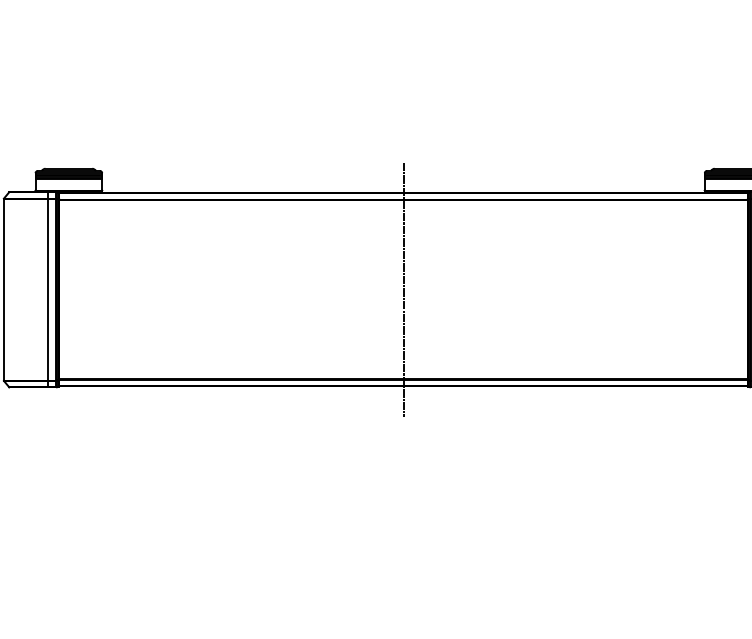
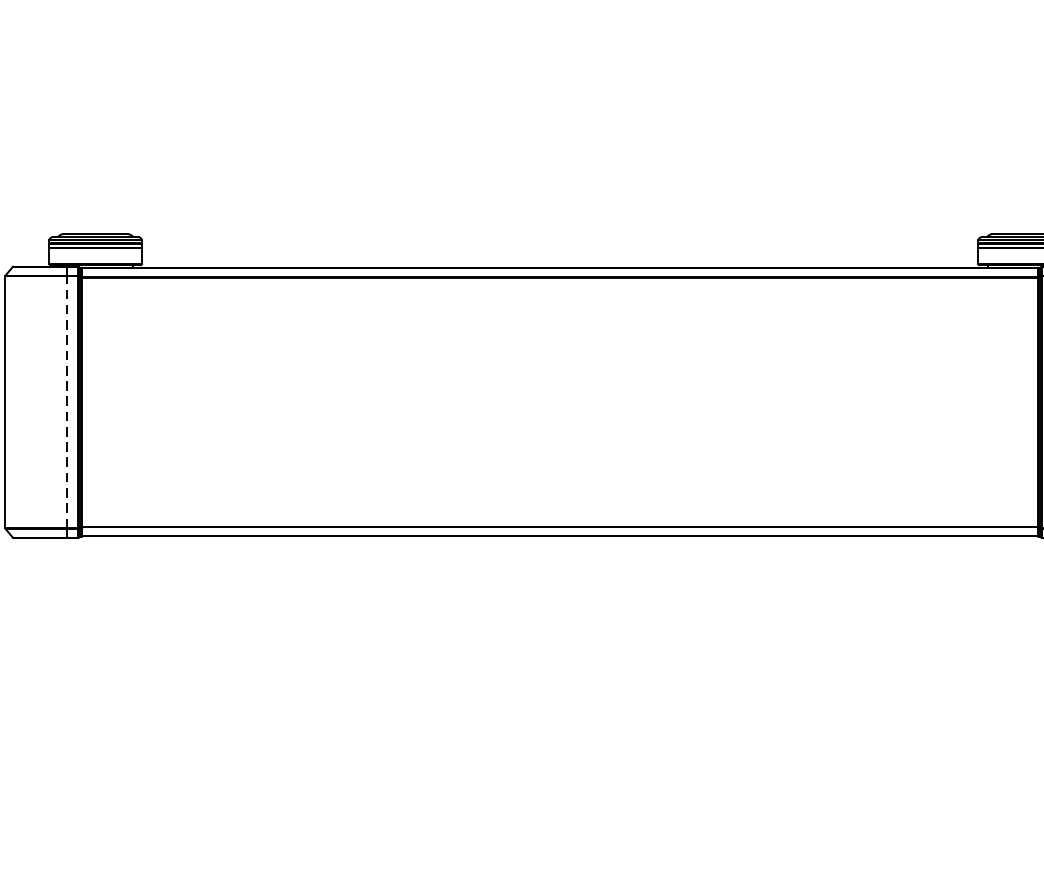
line: (48, 289) -> (67, 401), solid -> dashed
line: (403, 289) -> (560, 401), removed

